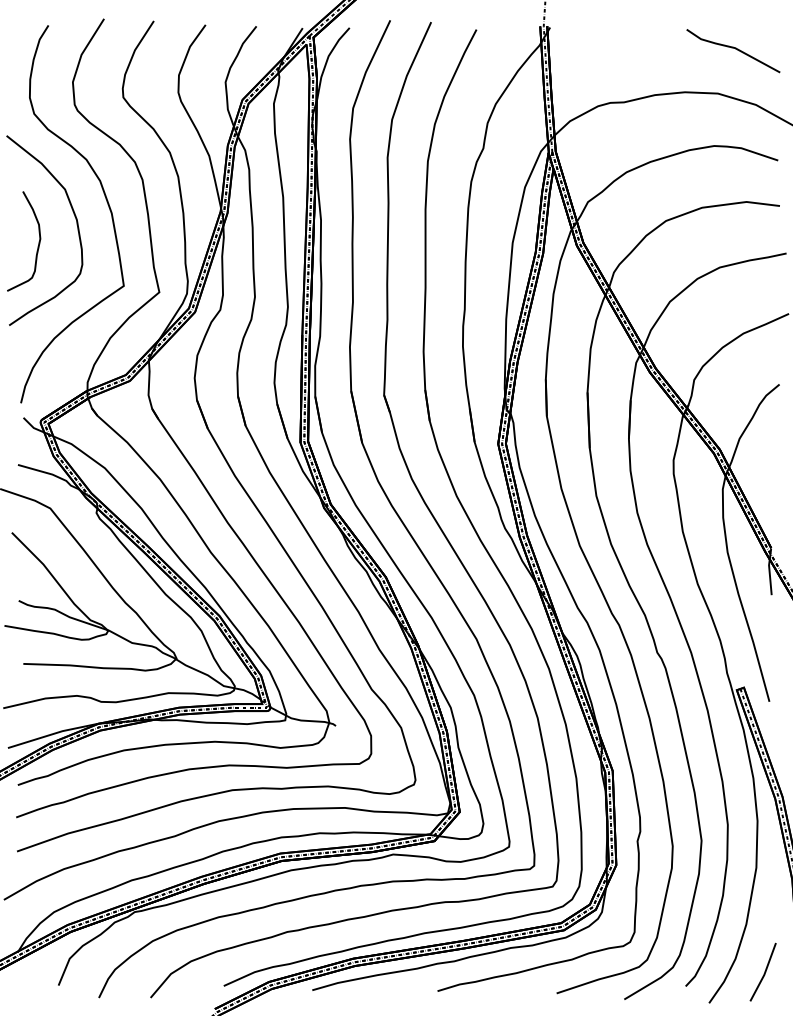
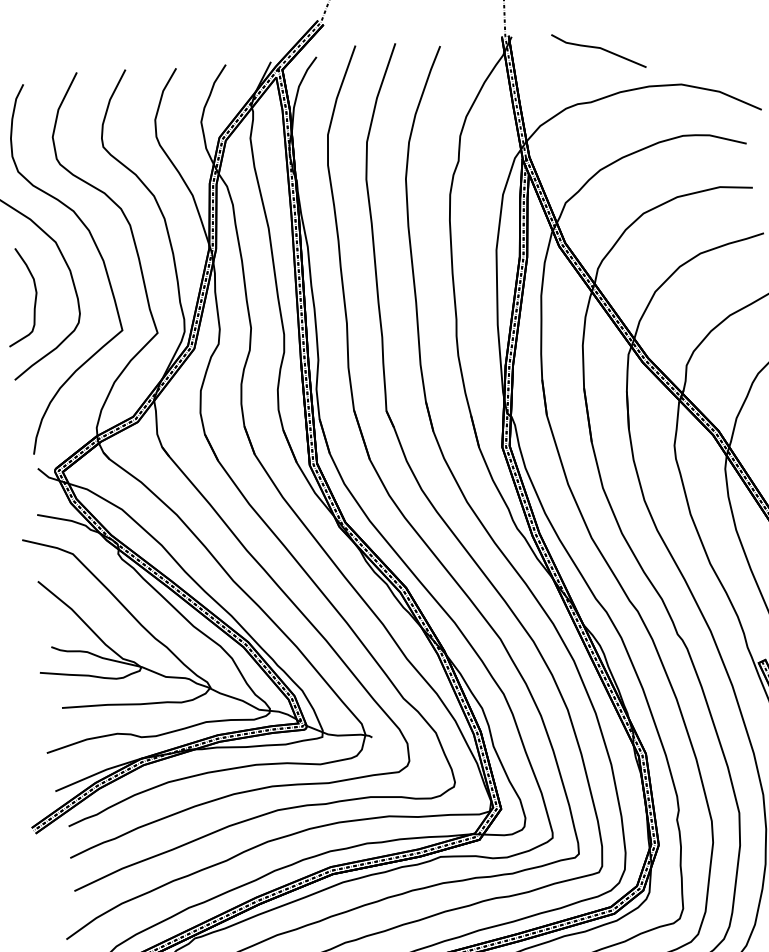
line: (735, 49) -> (600, 49), moved

